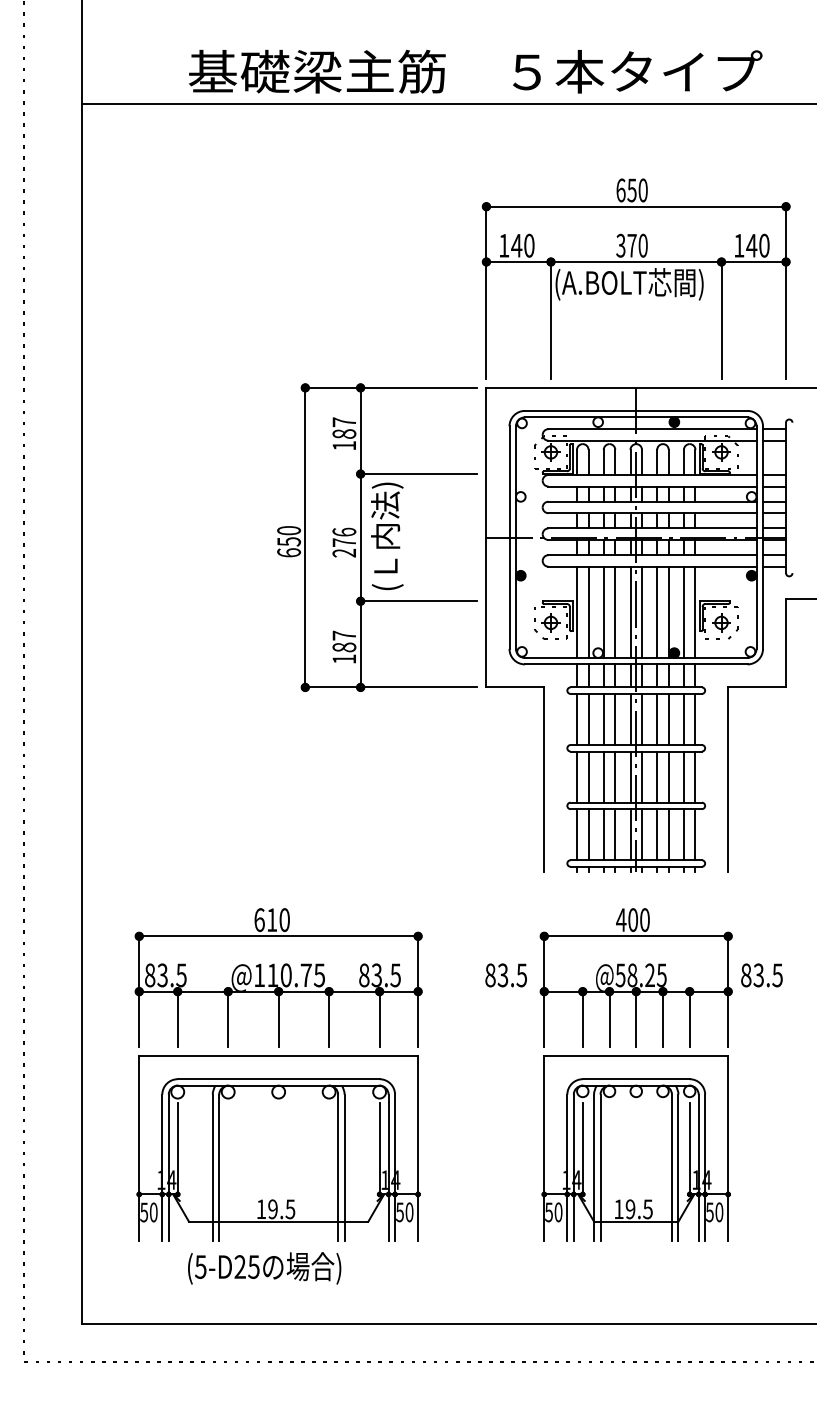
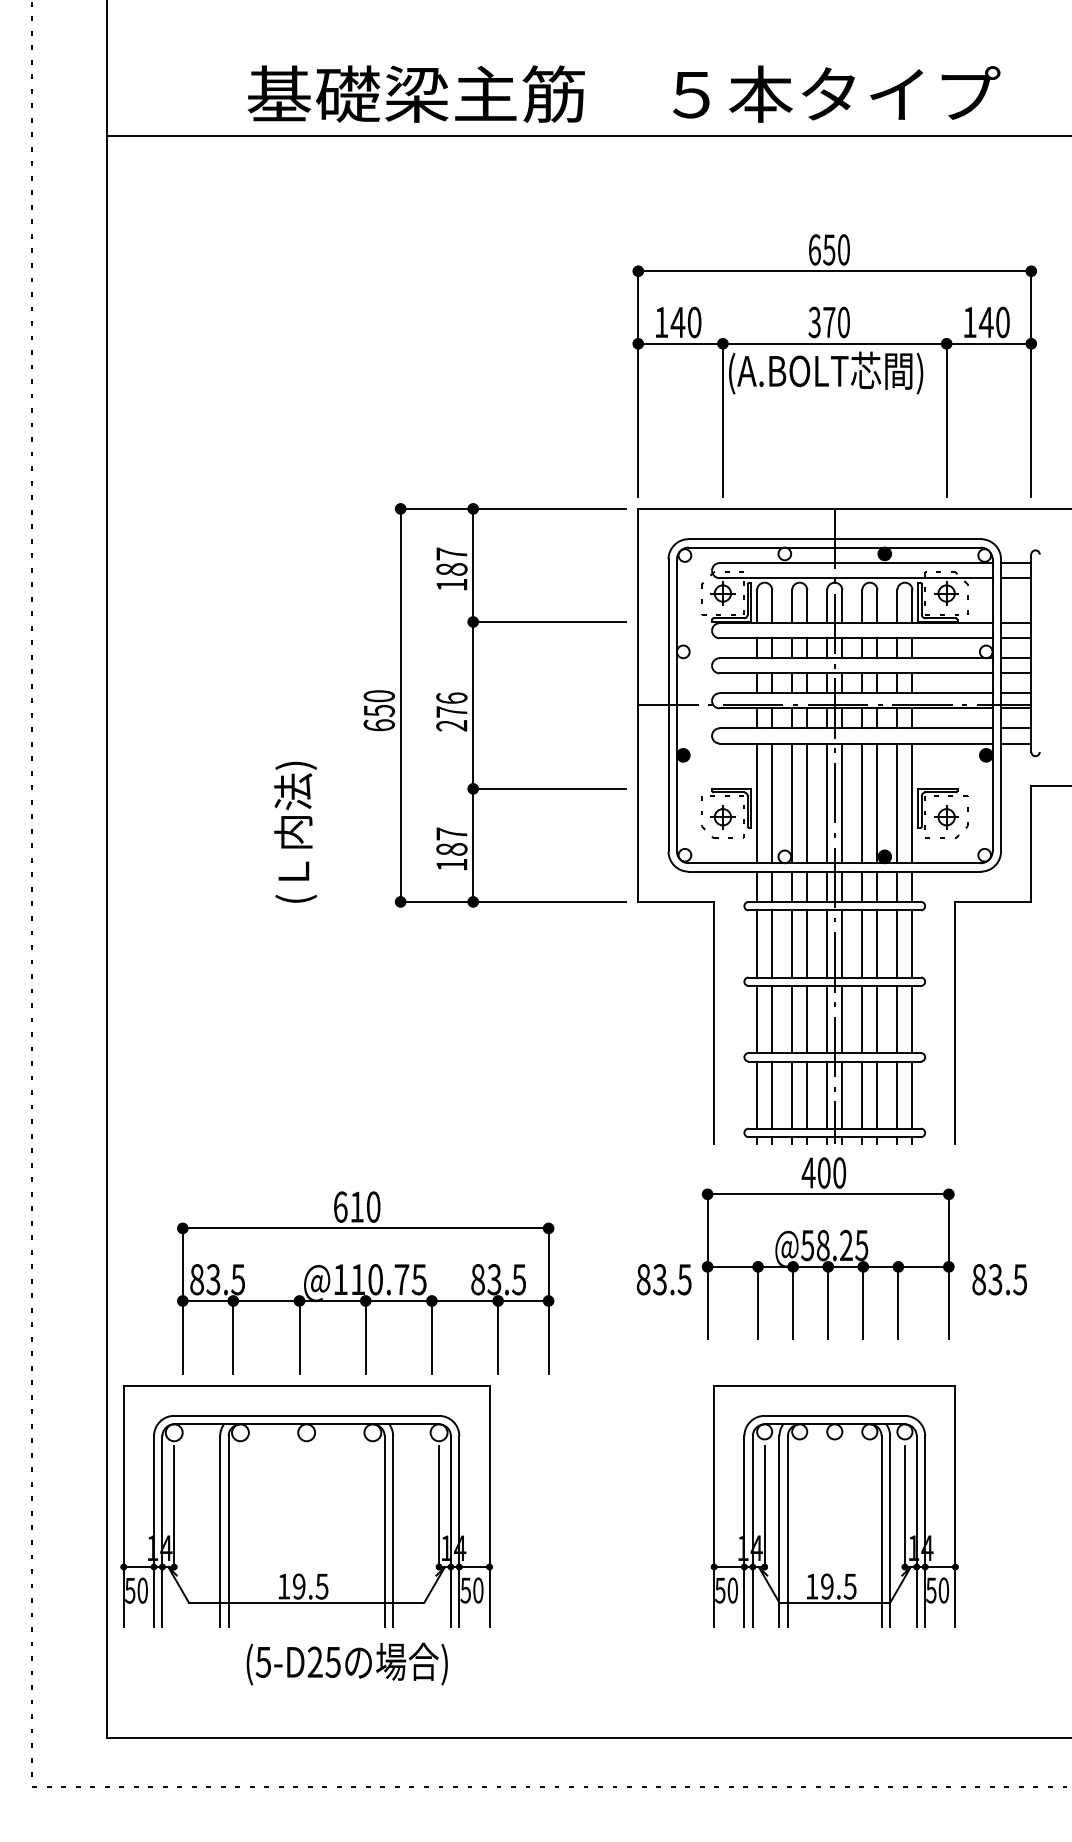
text: (387, 536) -> (295, 832), moved
part: (635, 977) -> (827, 1248), moved
part: (278, 1148) -> (306, 1506), moved

